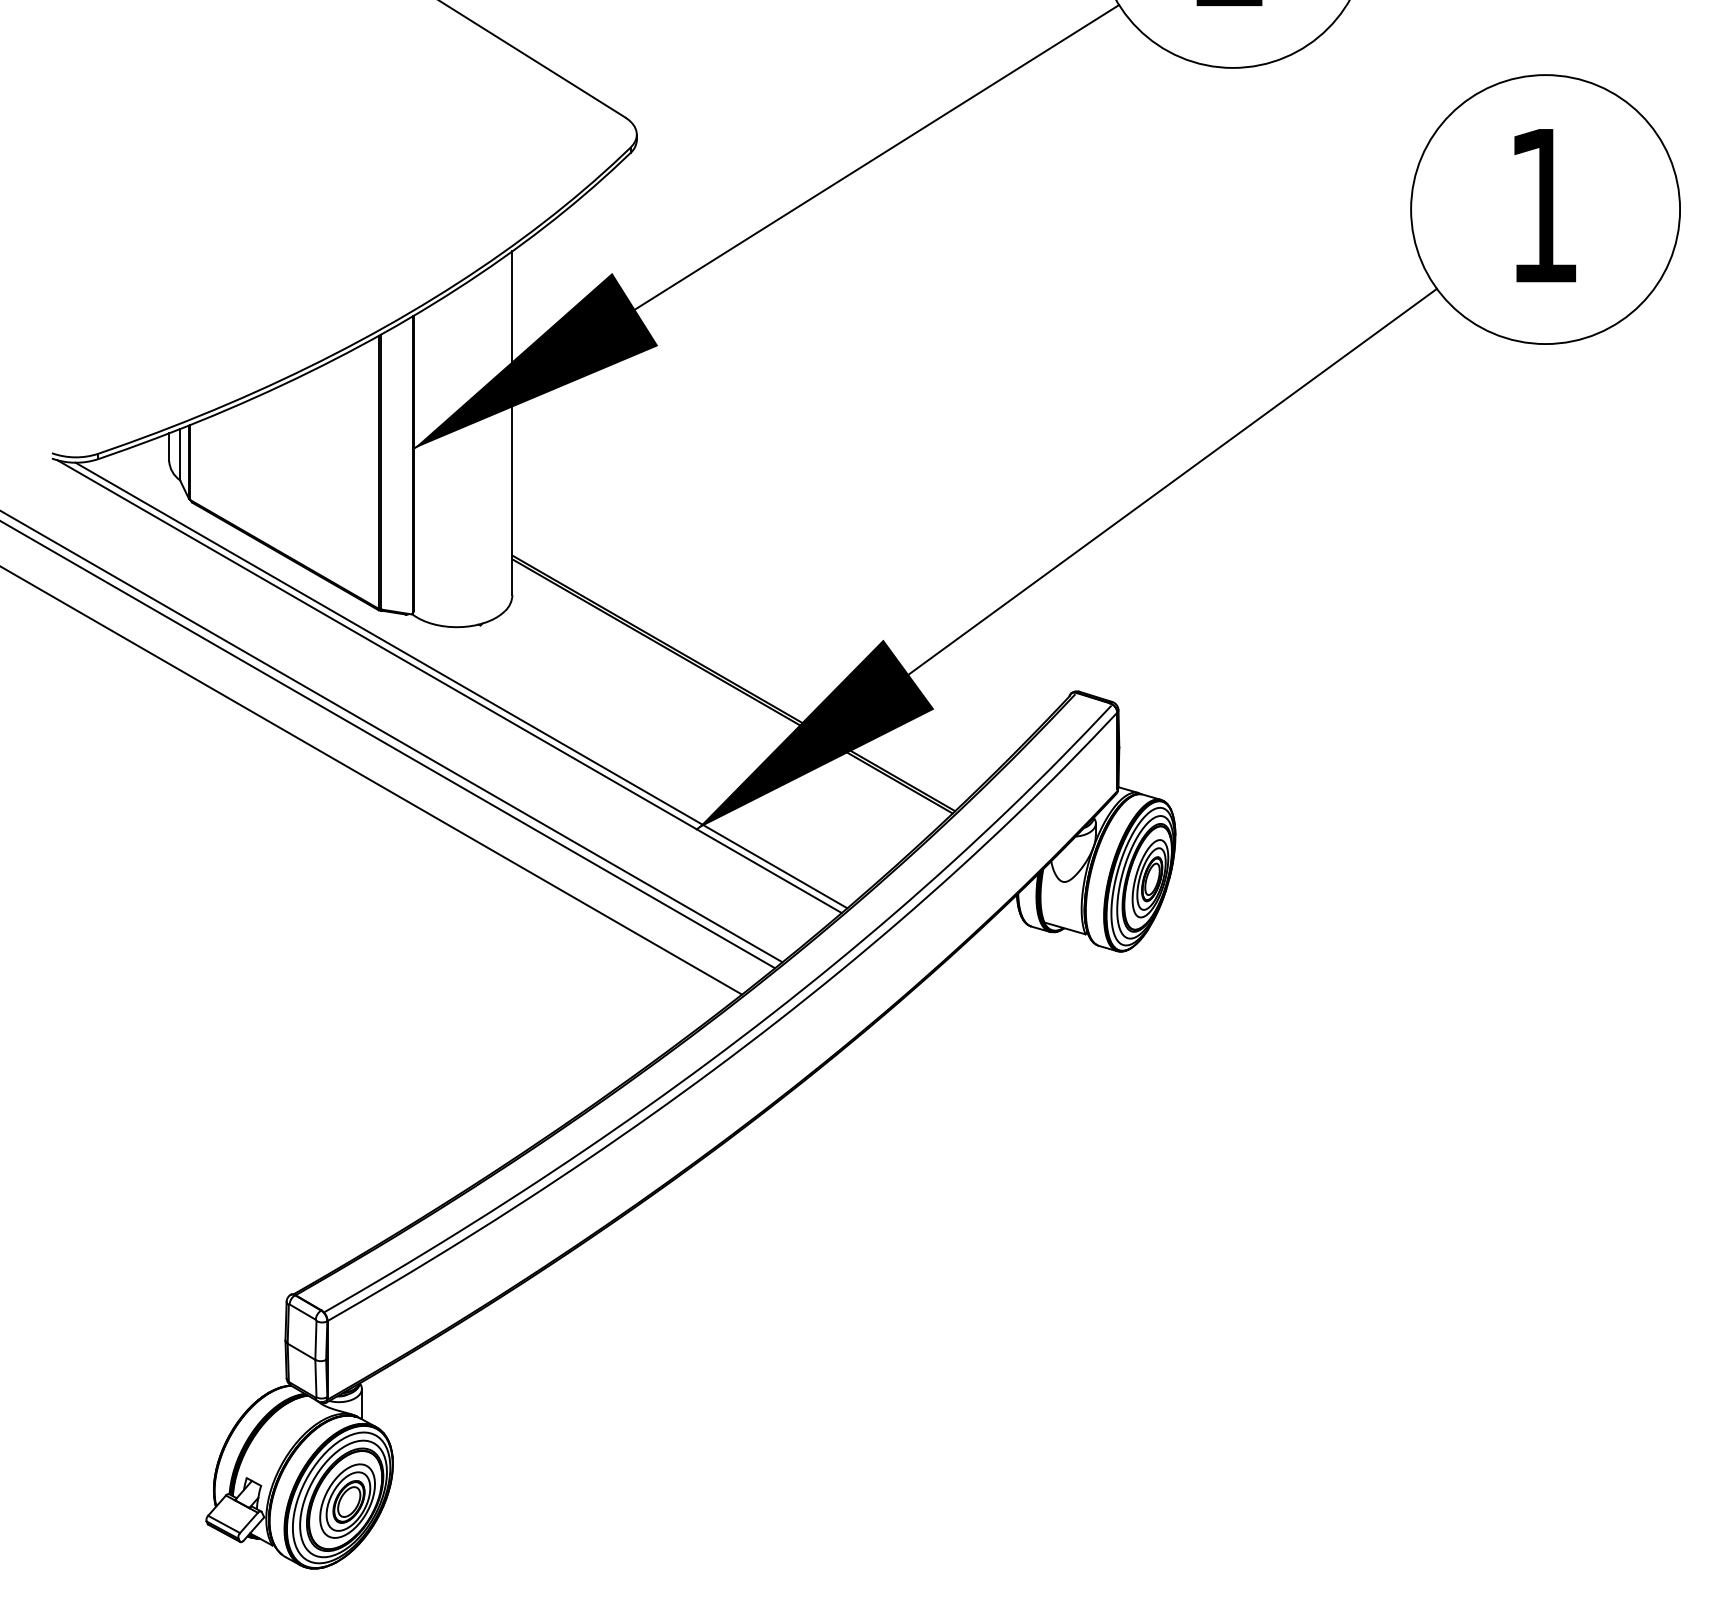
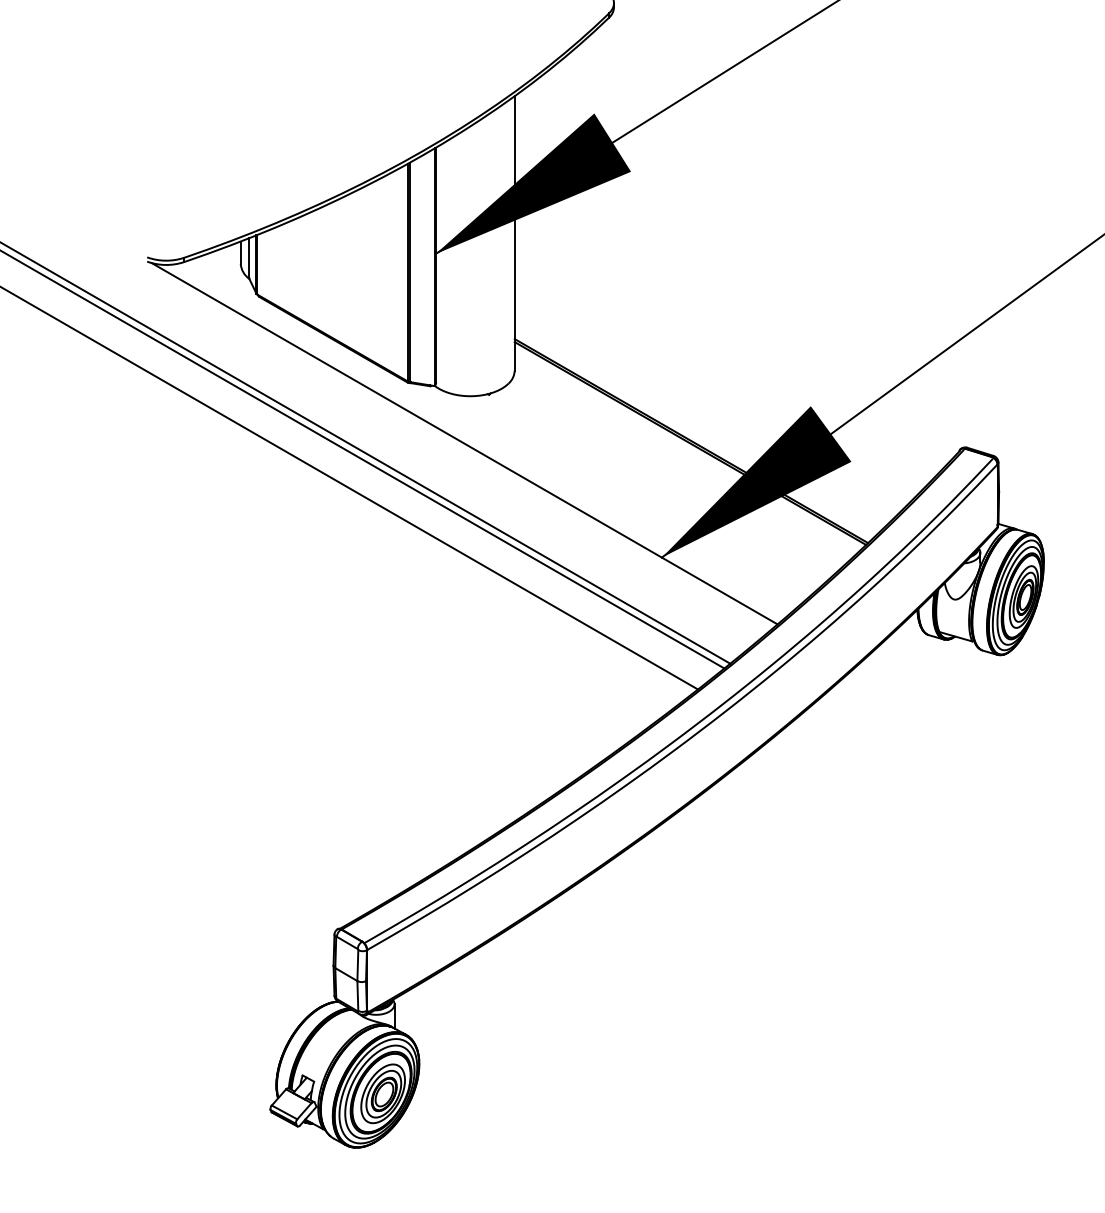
line: (461, 685) -> (474, 442), removed

